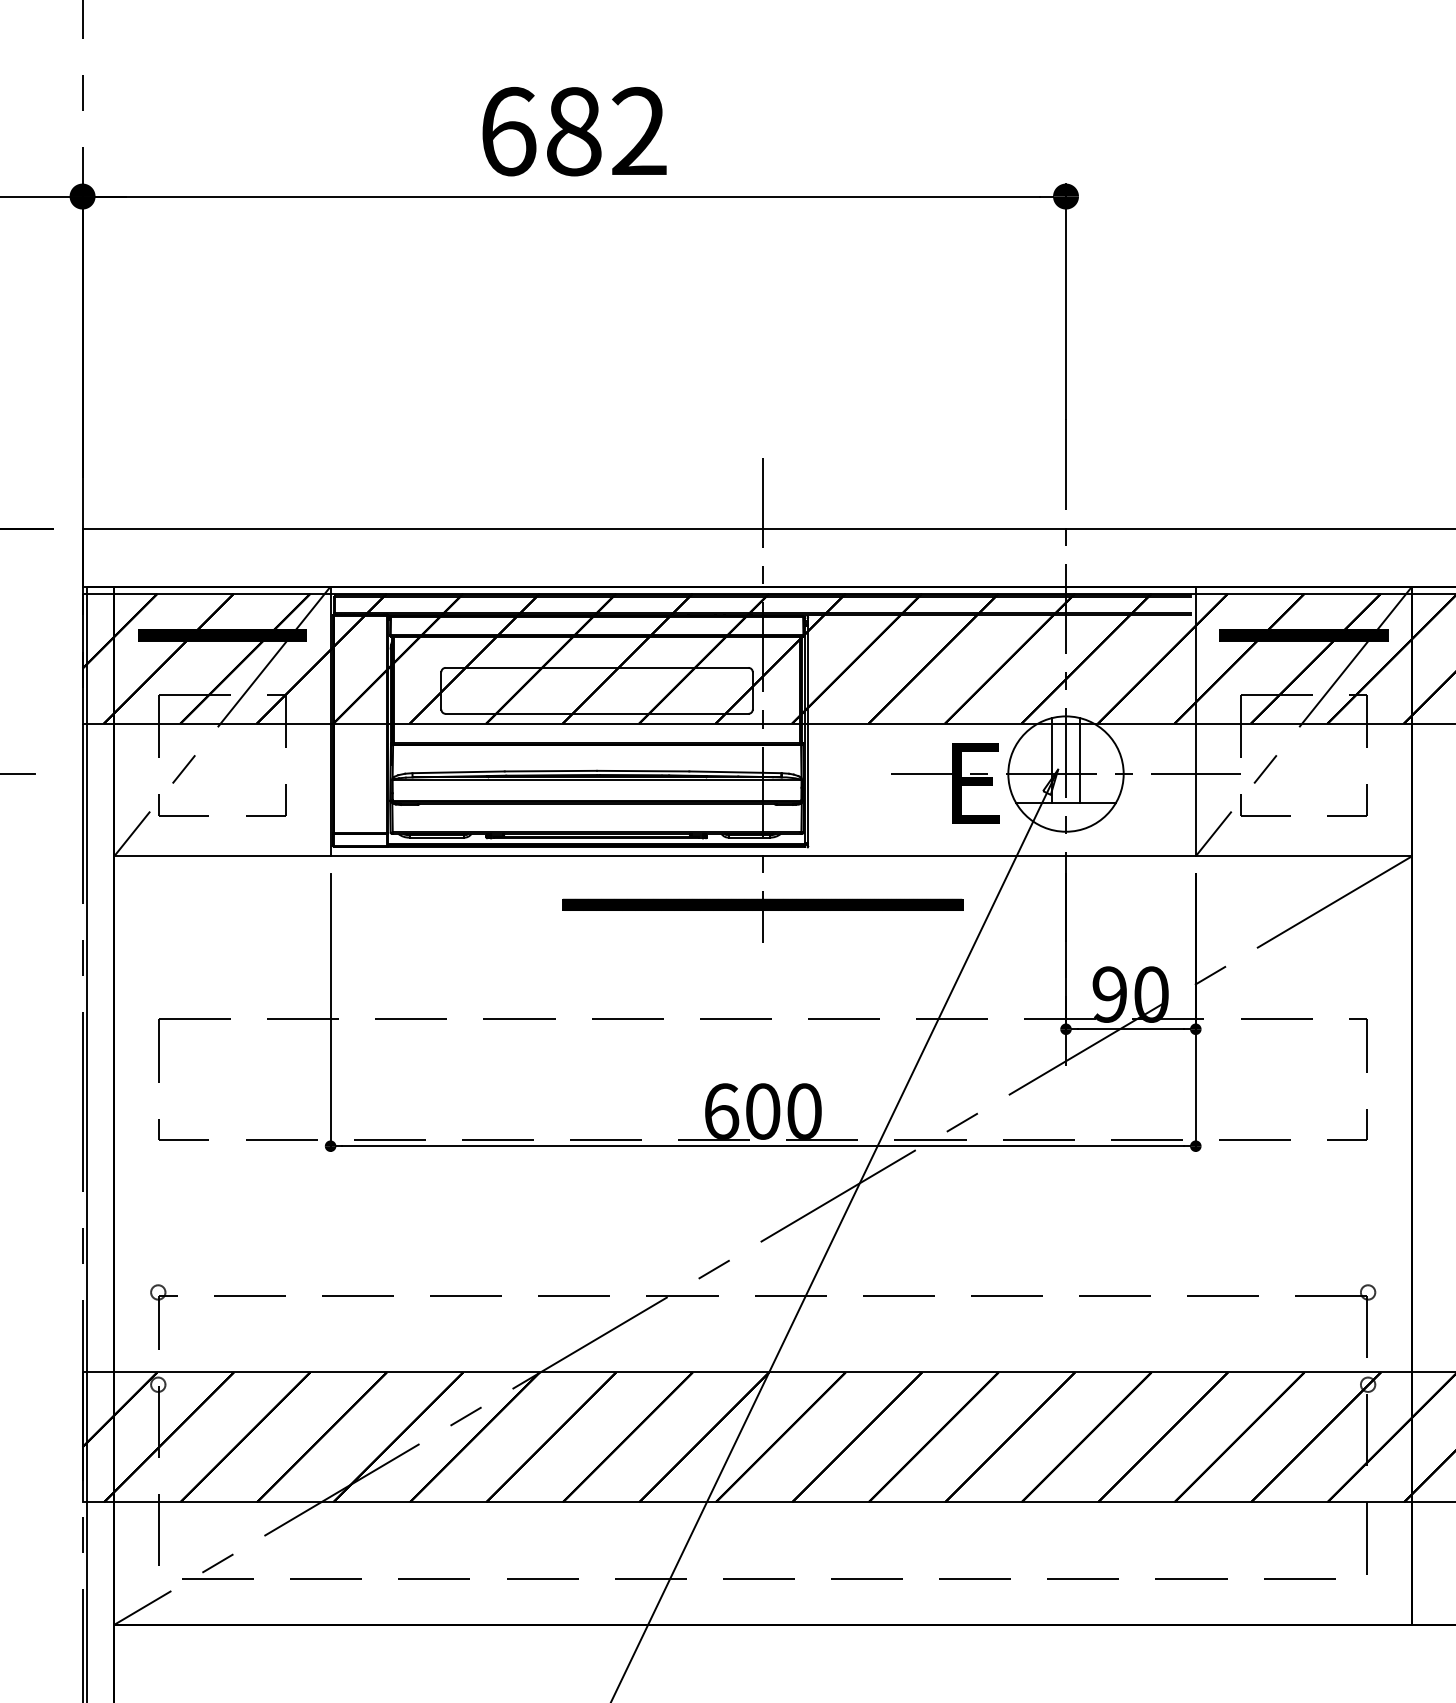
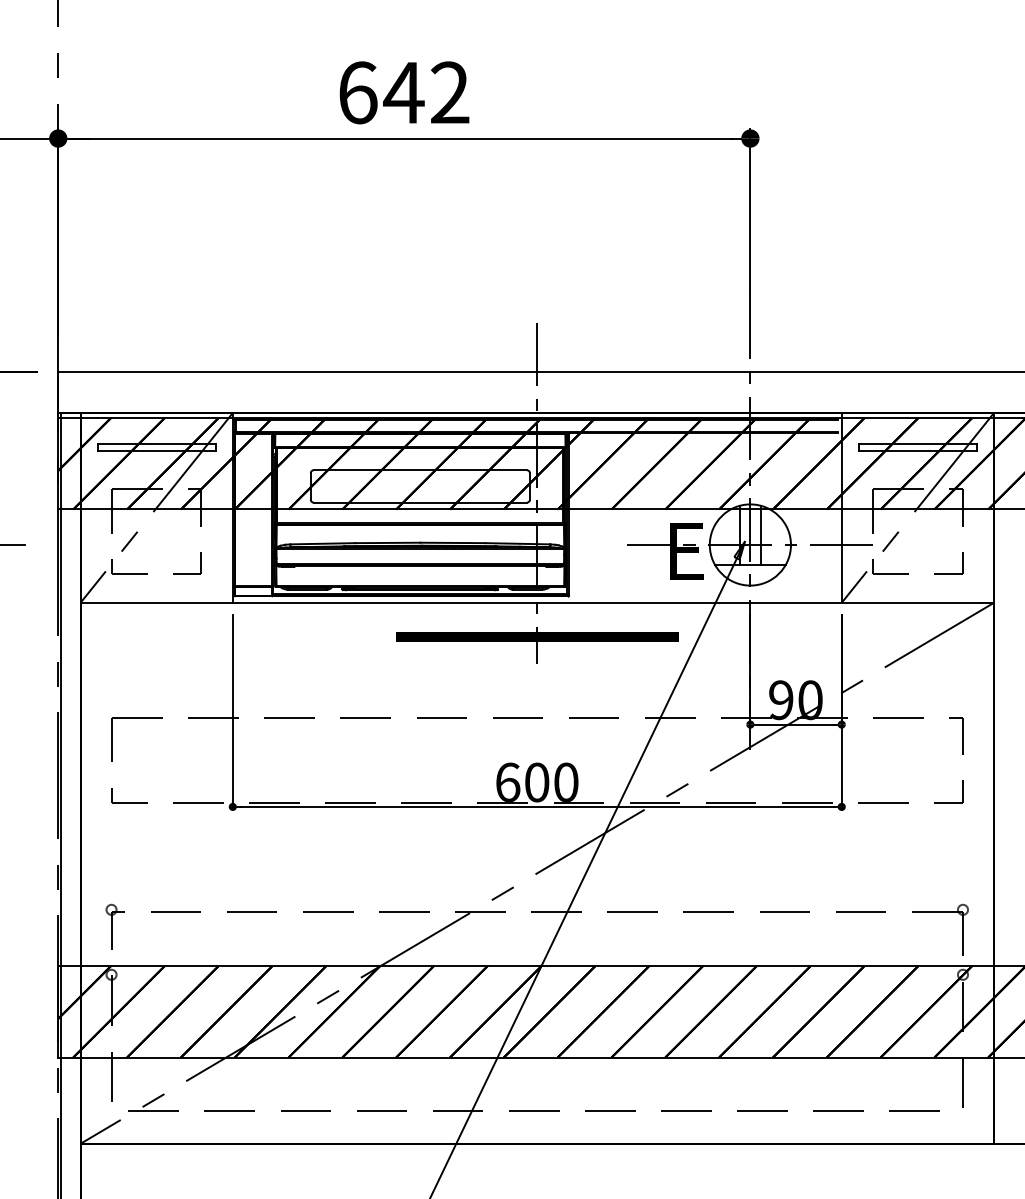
text: (573, 131) -> (403, 92), 682 -> 642
hatch: (222, 634) -> (156, 446), removed
hatch: (1303, 634) -> (917, 446), removed

